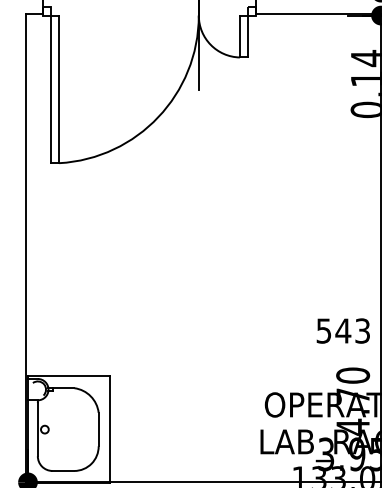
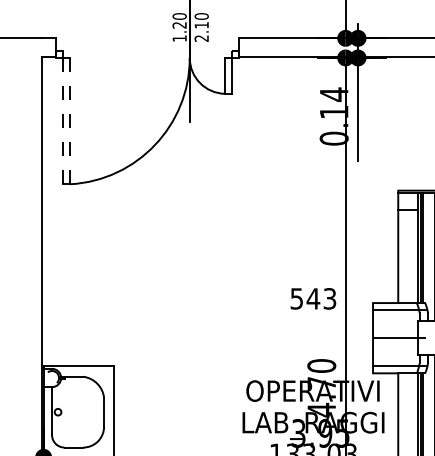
line: (51, 89) -> (63, 121), solid -> dashed
line: (59, 89) -> (70, 121), solid -> dashed
text: (343, 330) -> (313, 298), moved

